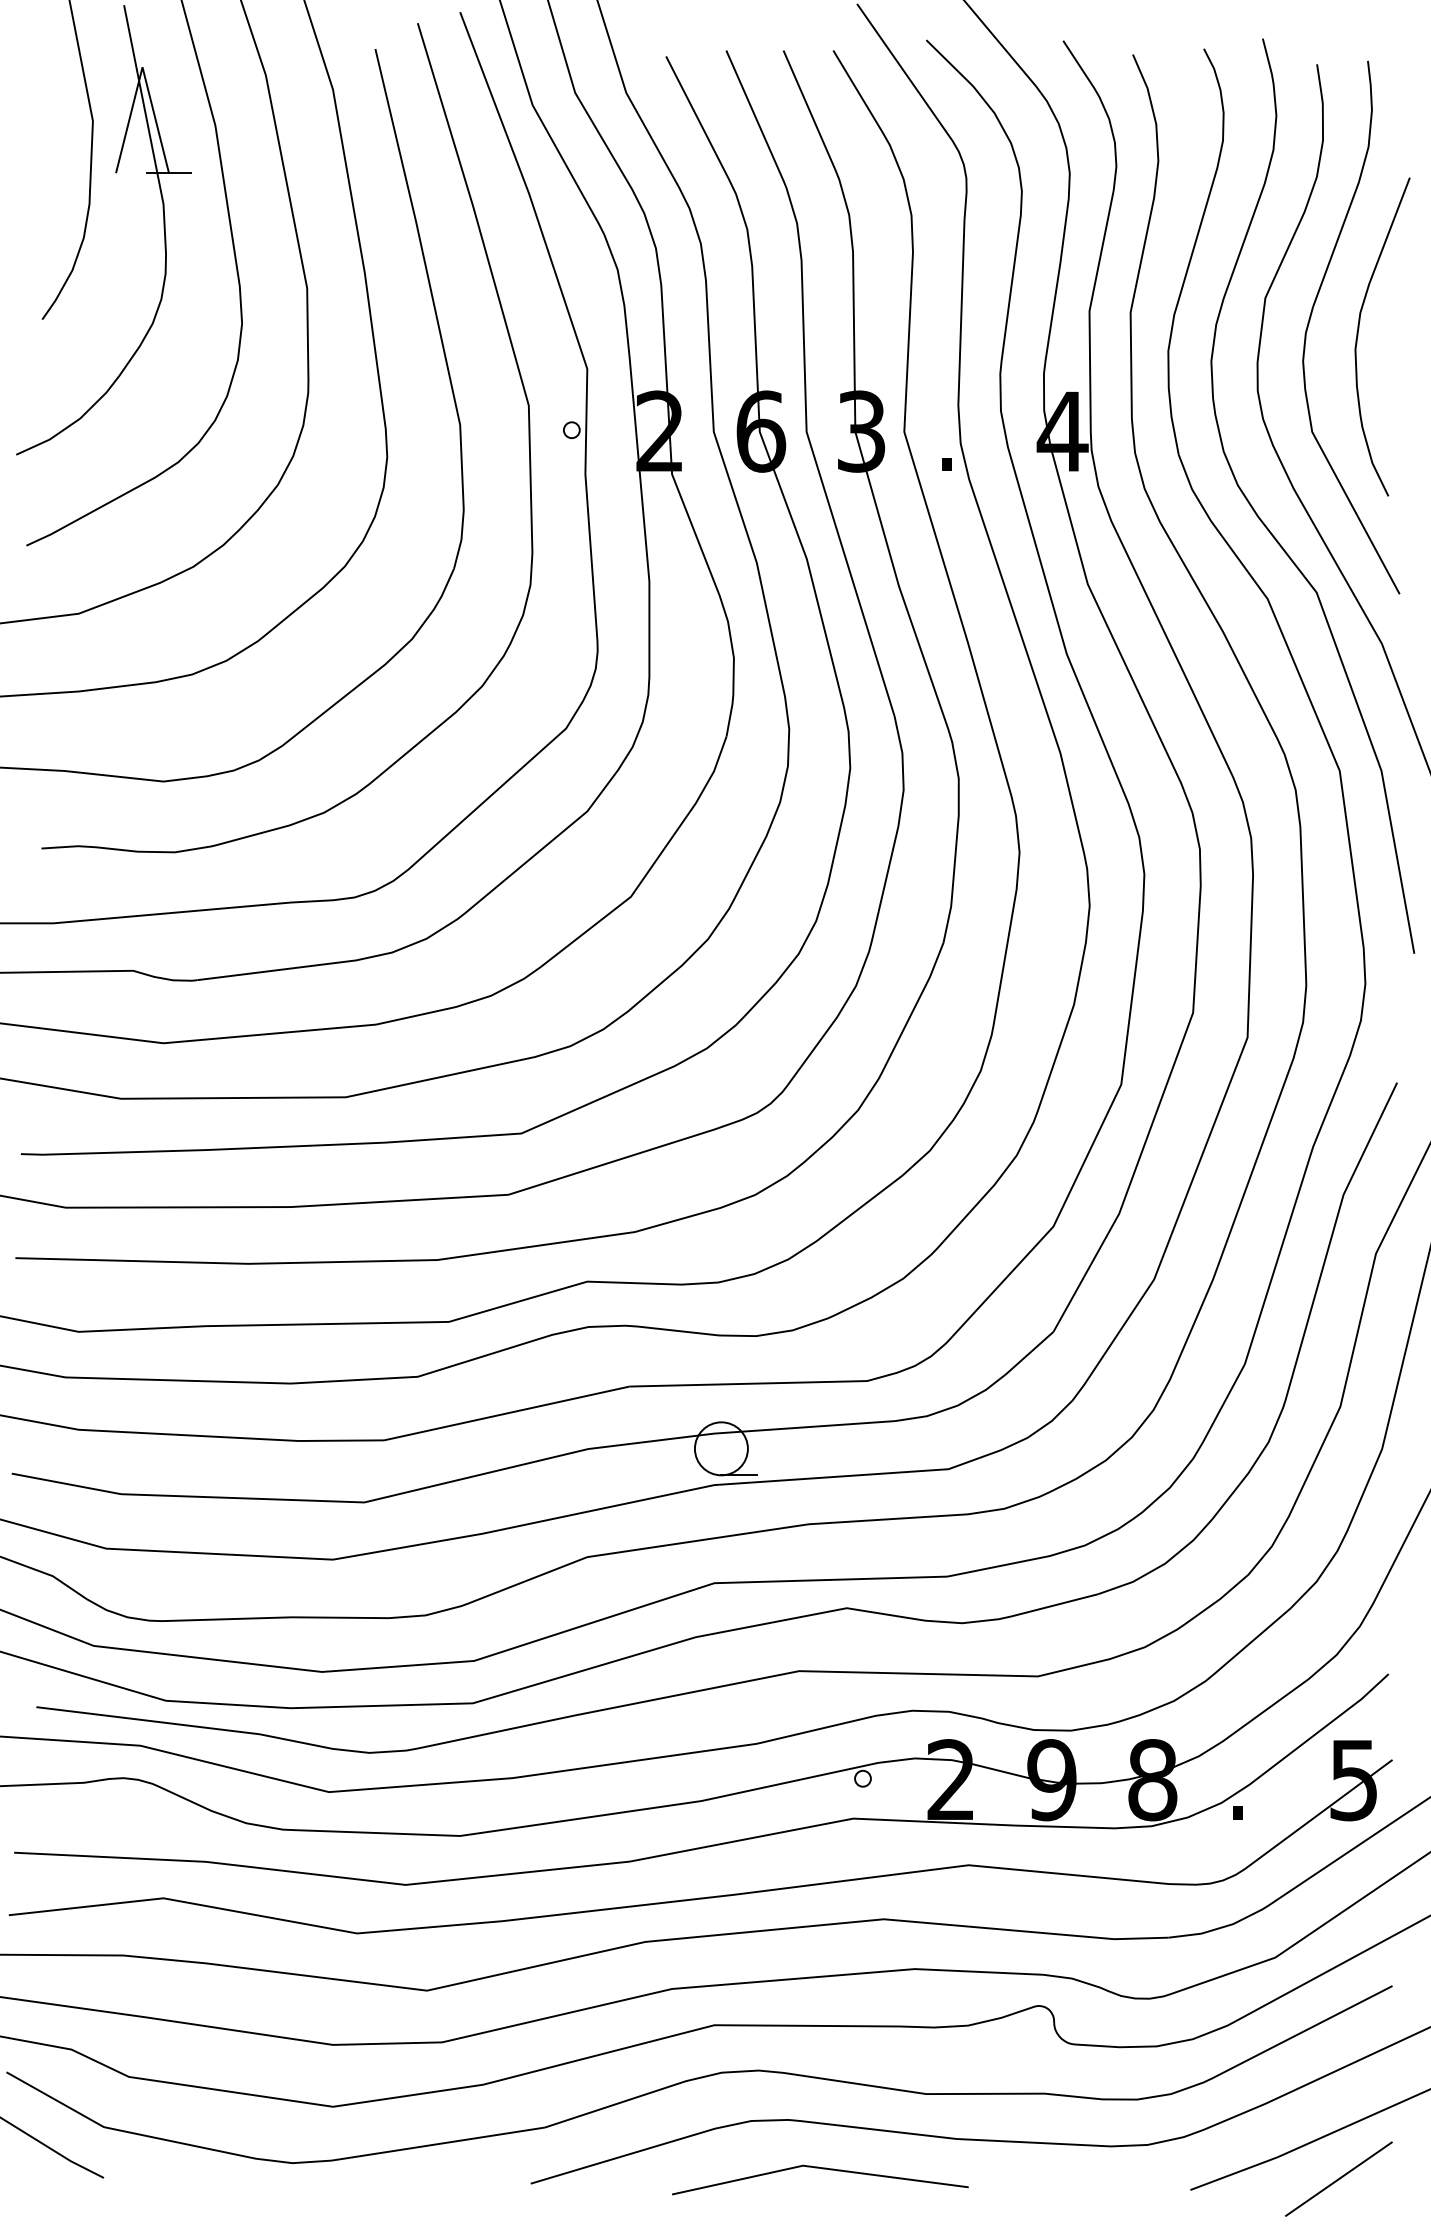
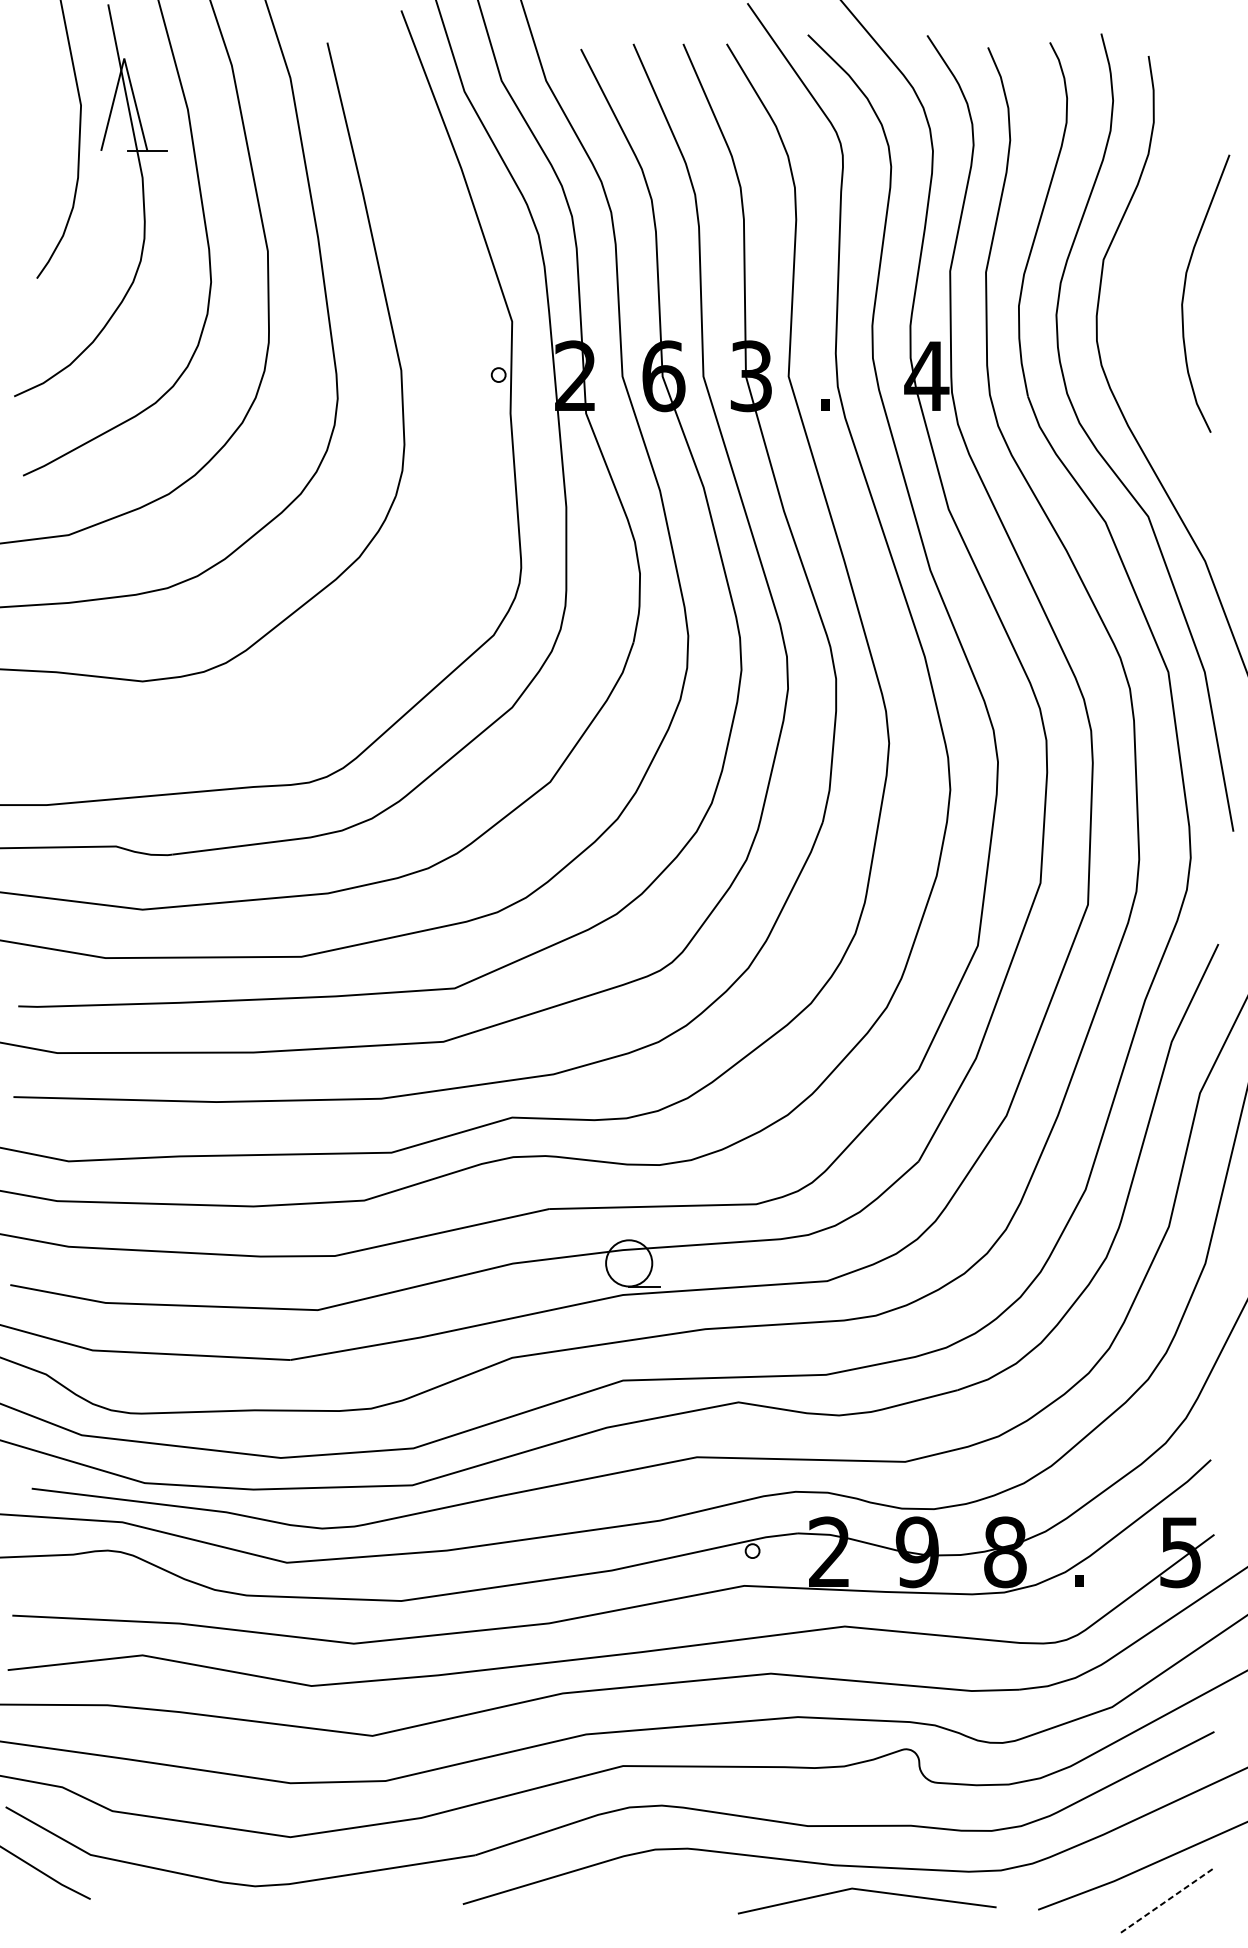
part: (1311, 317) -> (1143, 276), removed
curve: (518, 373) -> (452, 325), removed
line: (822, 2169) -> (869, 1891), moved
line: (1339, 2178) -> (1168, 1899), solid -> dashed

